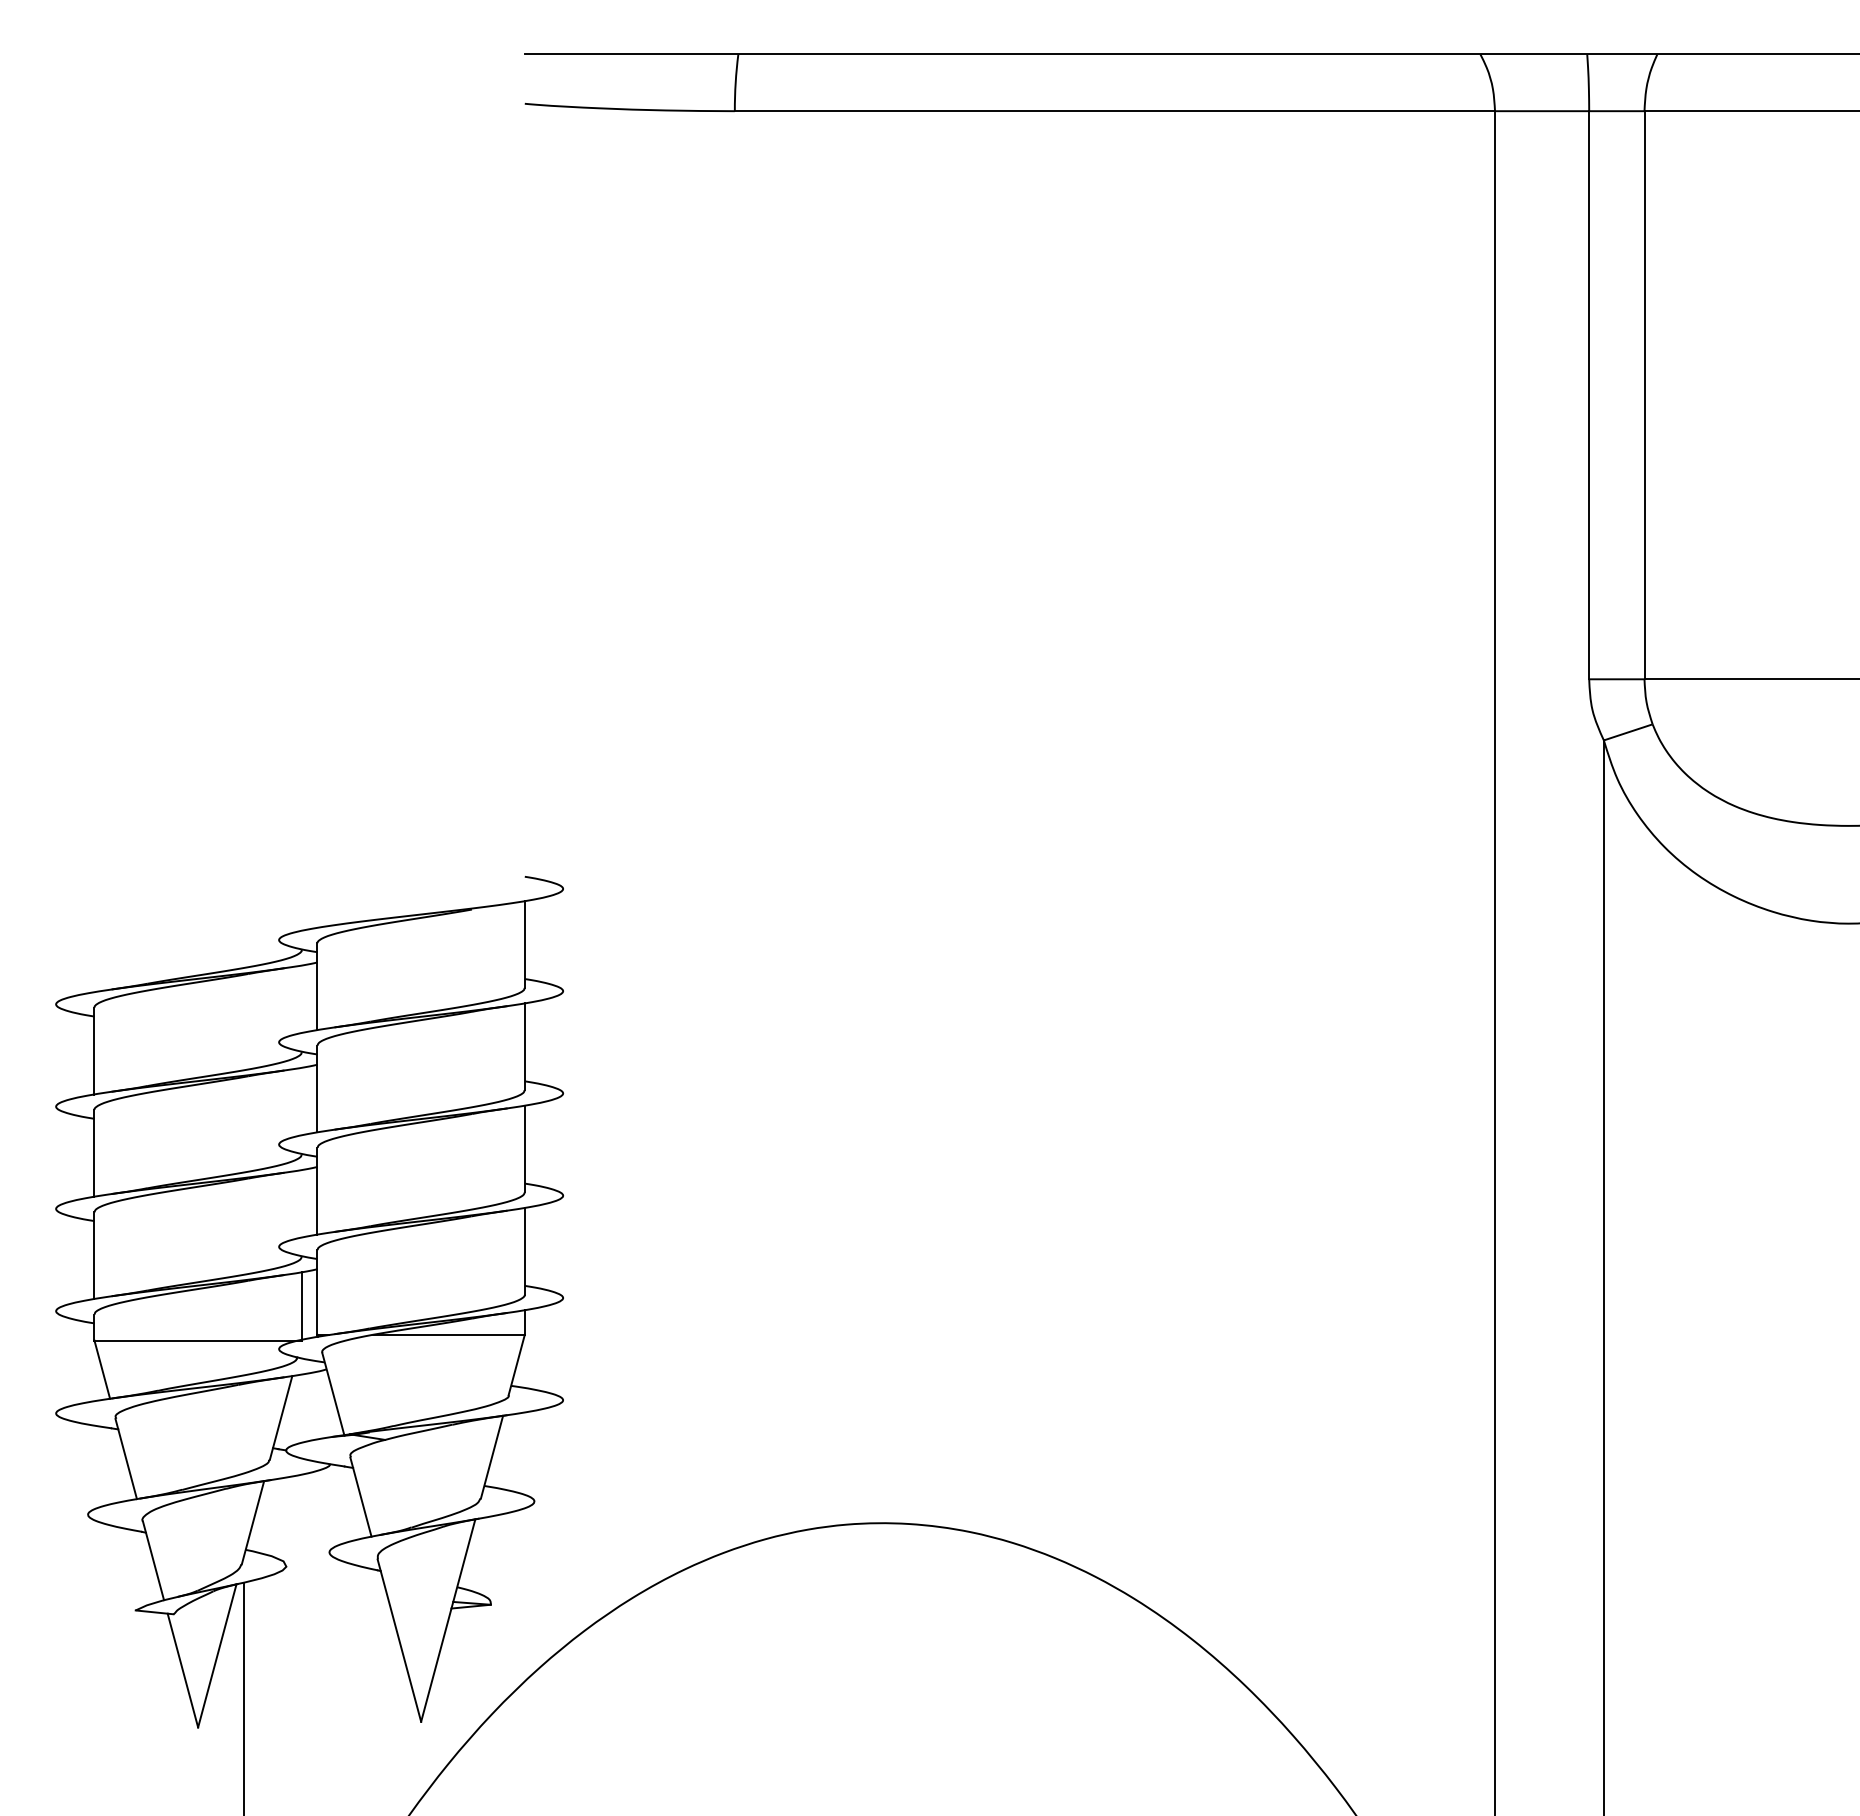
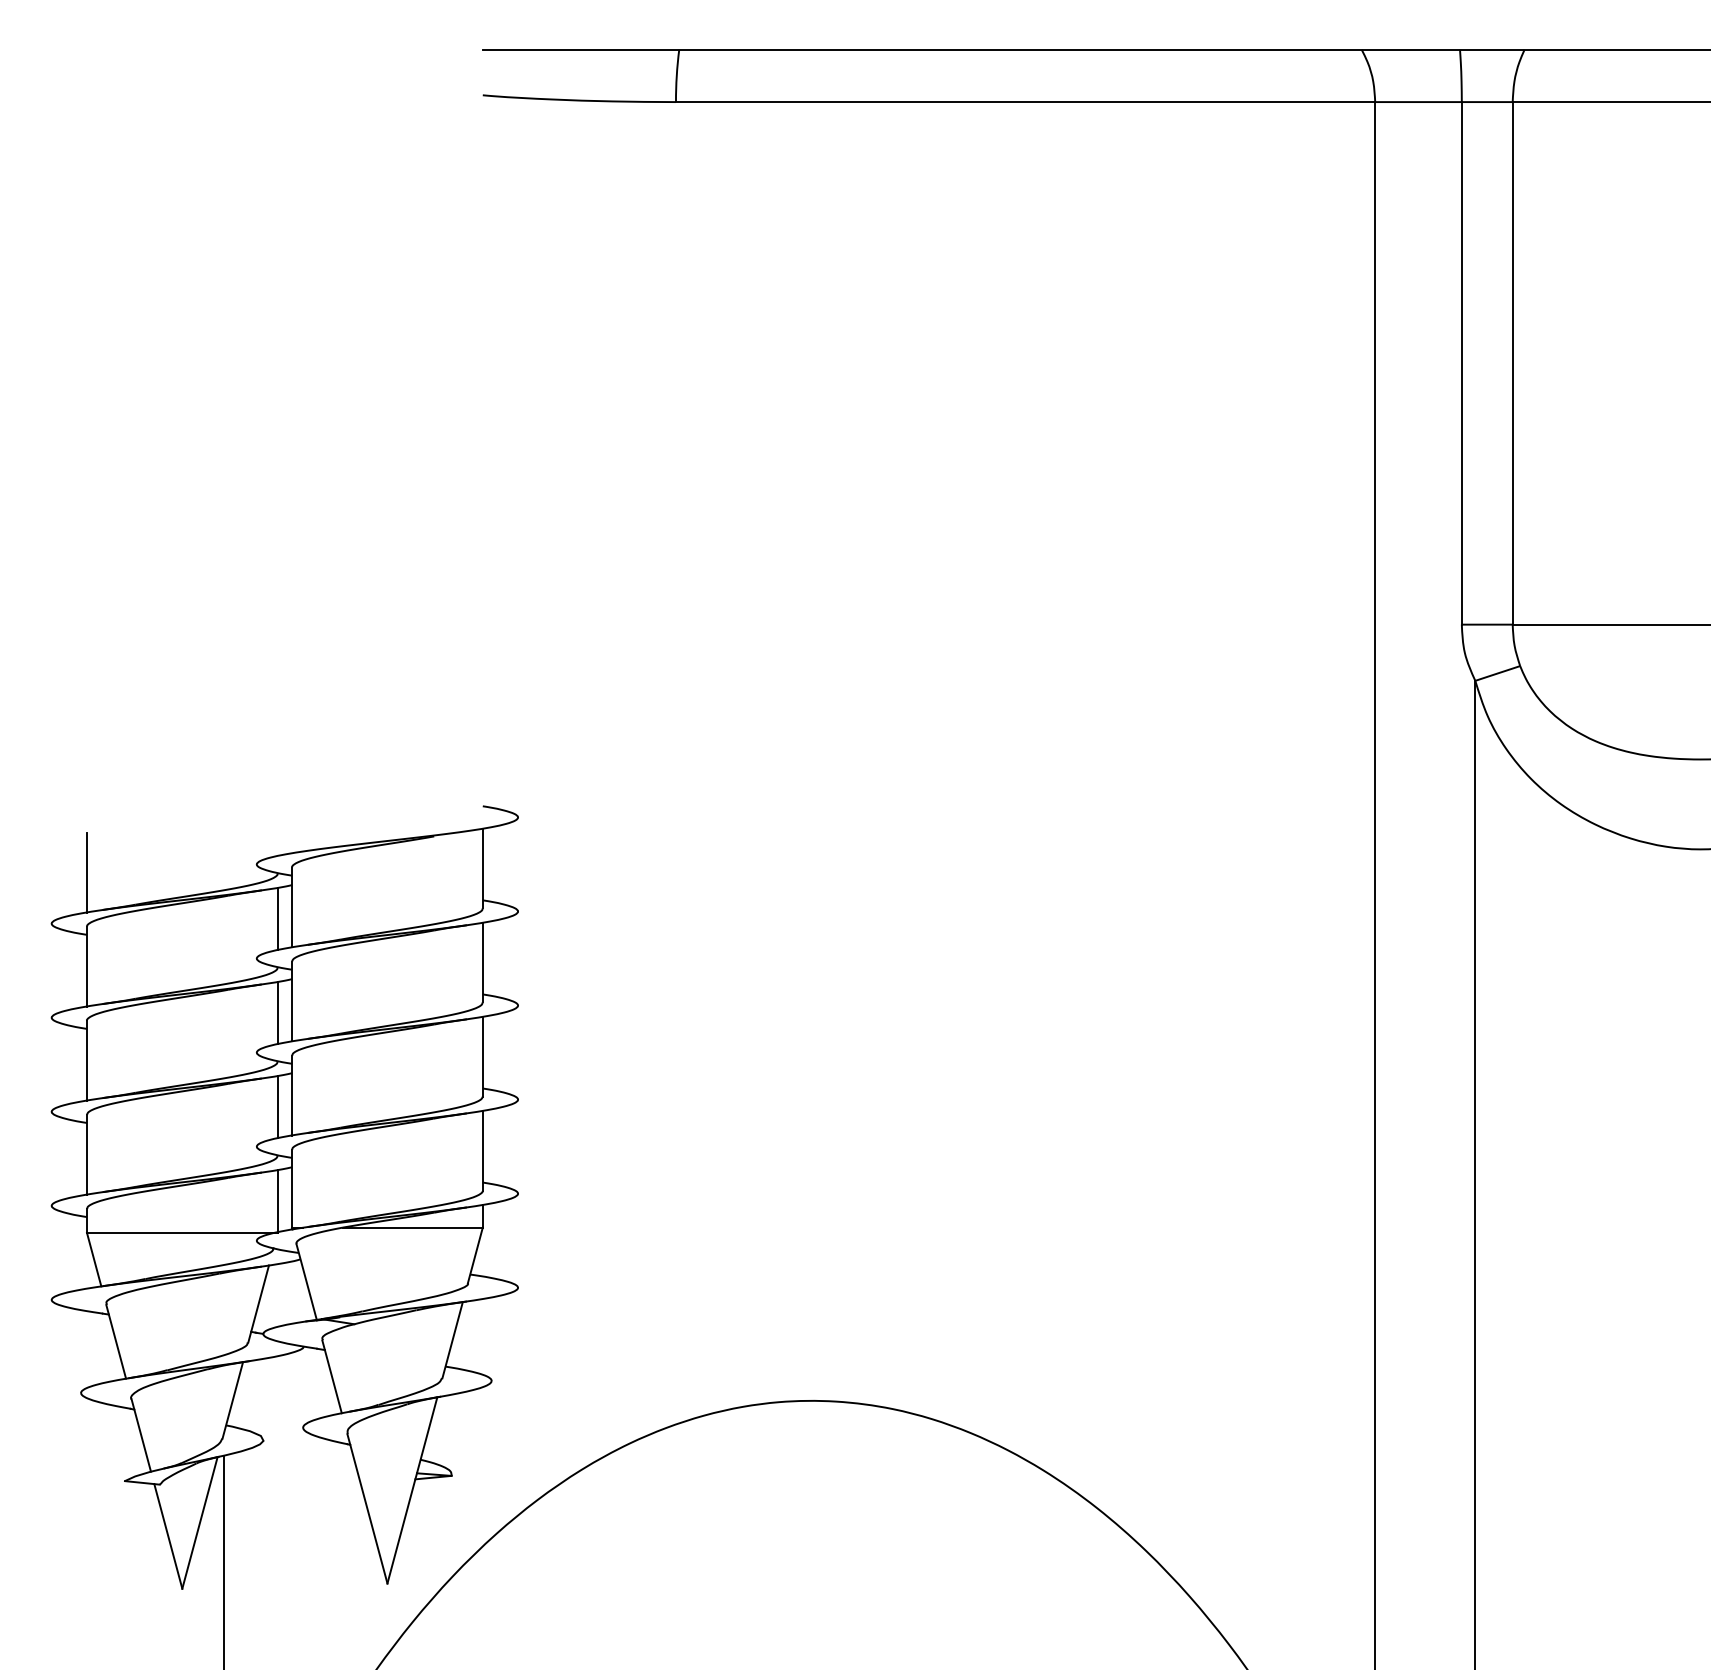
line: (94, 948) -> (87, 872), added
line: (301, 999) -> (277, 919), added
line: (301, 1101) -> (277, 1012), added
line: (301, 1203) -> (277, 1106), added

